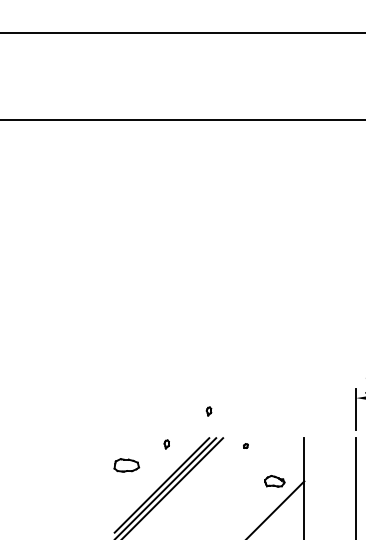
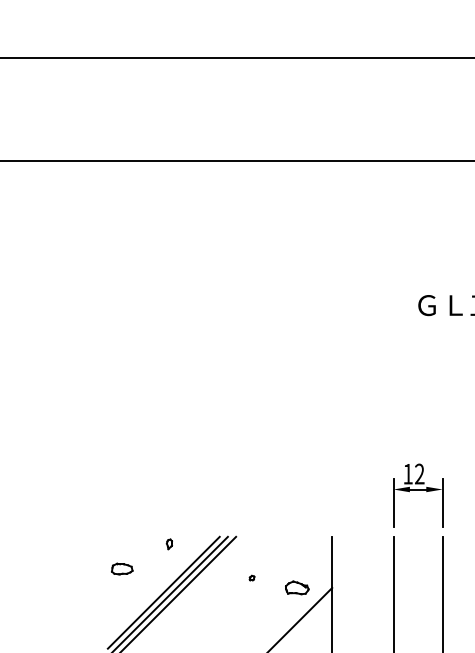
part: (208, 411) -> (218, 505), removed
part: (245, 445) -> (251, 577), moved
part: (127, 464) -> (122, 568), size x0.71

